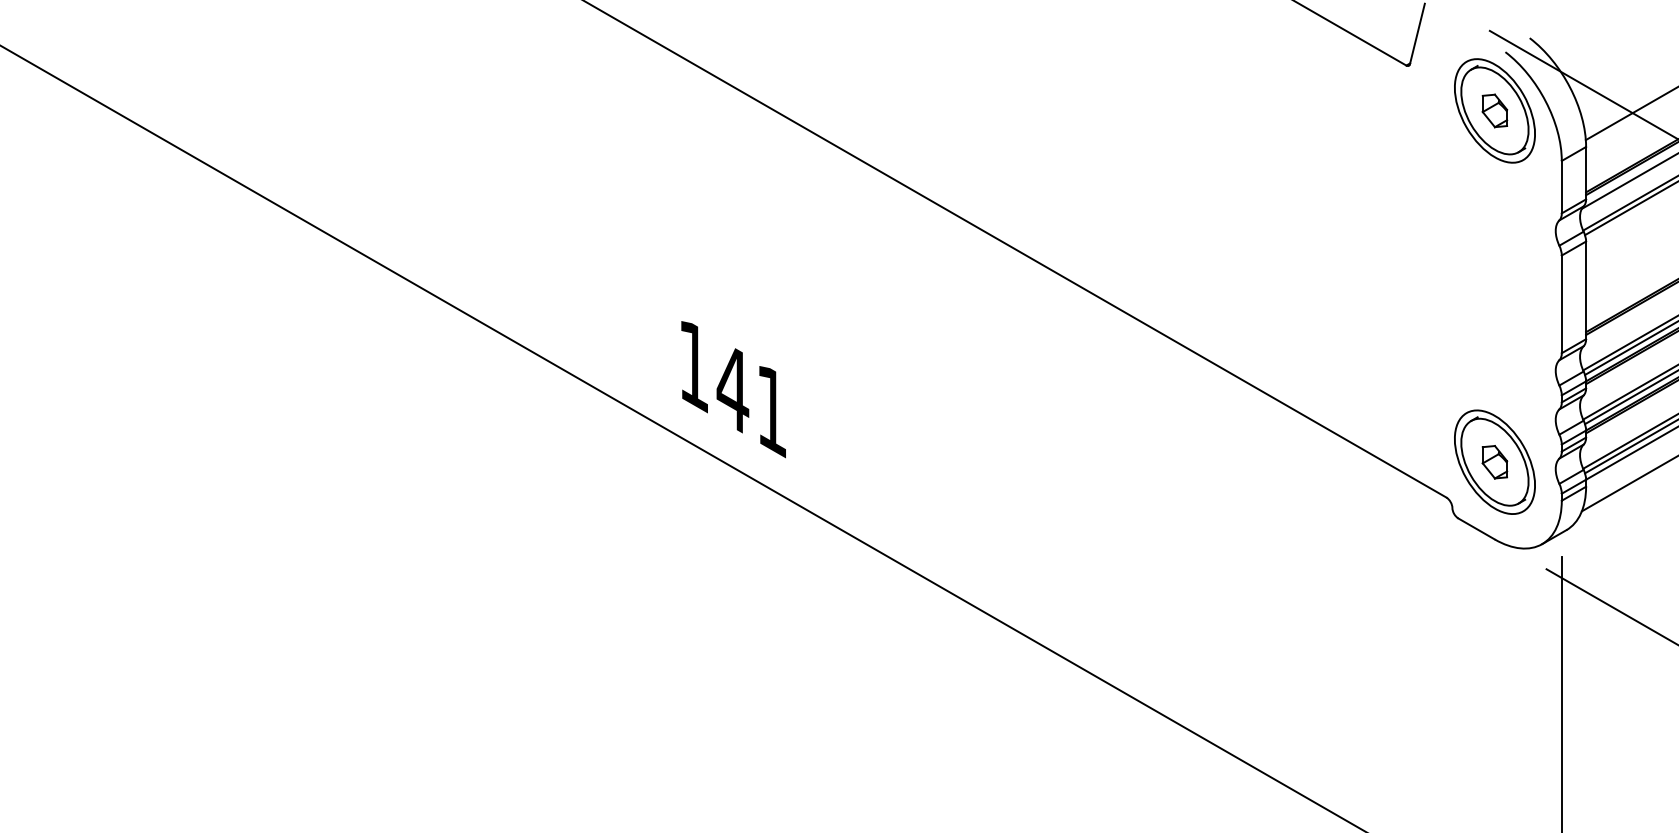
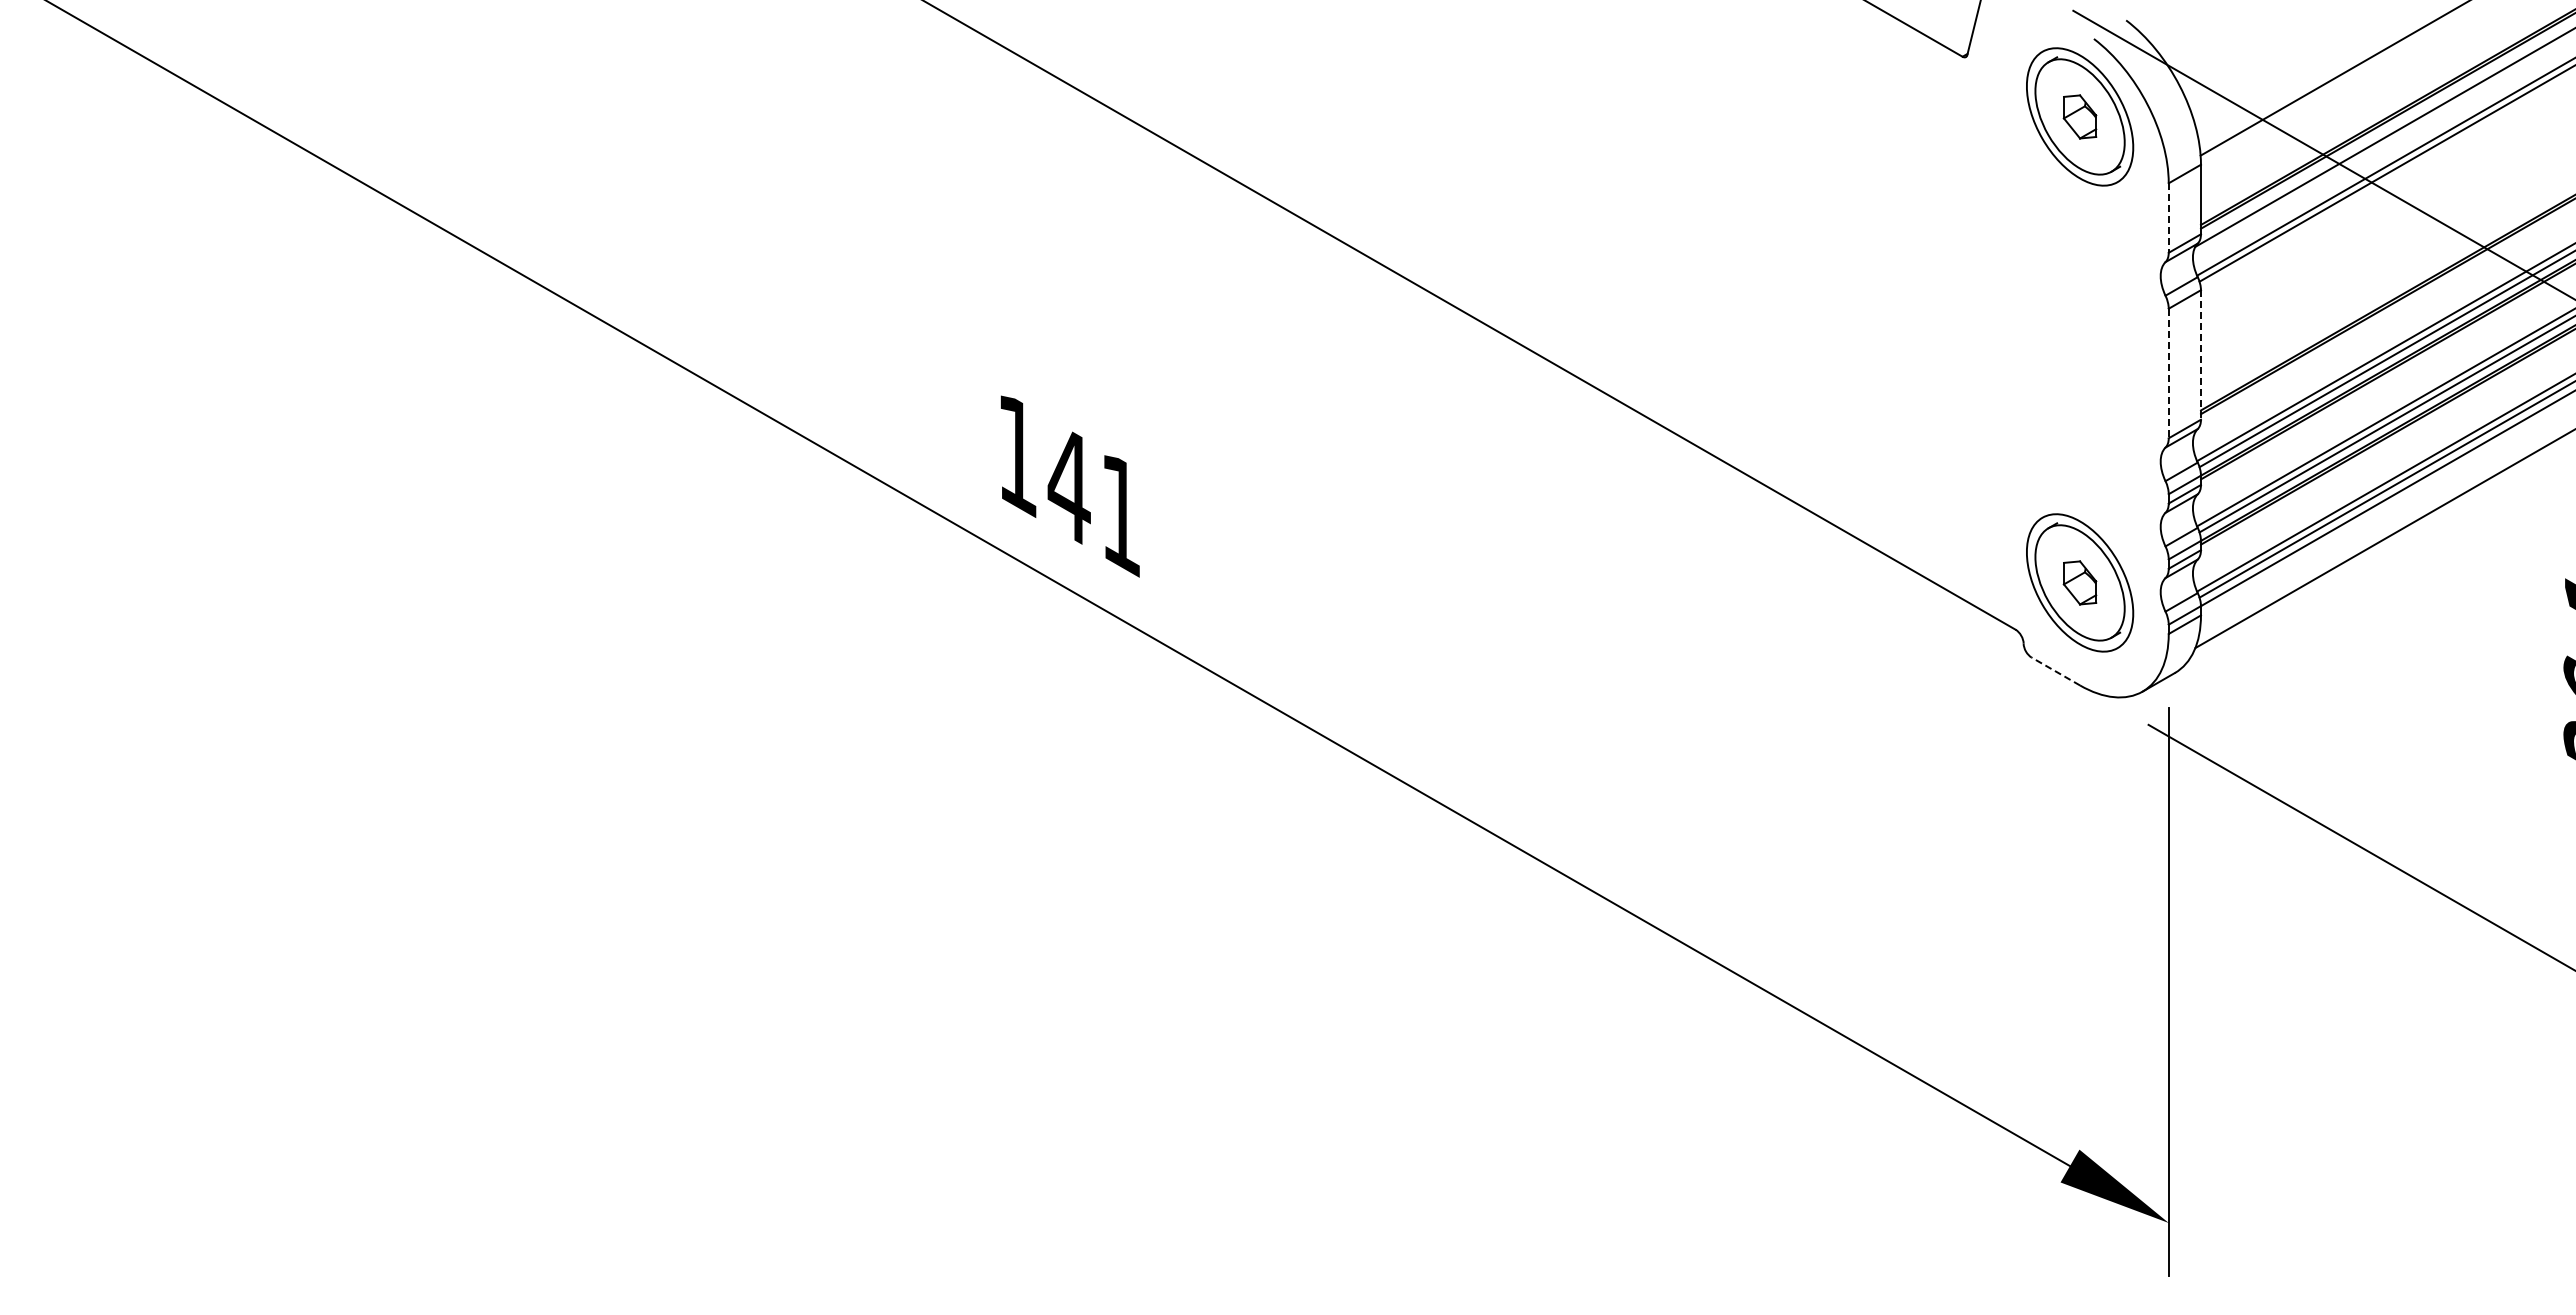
line: (1561, 187) -> (2168, 218), solid -> dashed
line: (1585, 290) -> (2200, 354), solid -> dashed
line: (1561, 304) -> (2168, 373), solid -> dashed
line: (1476, 529) -> (2055, 671), solid -> dashed

